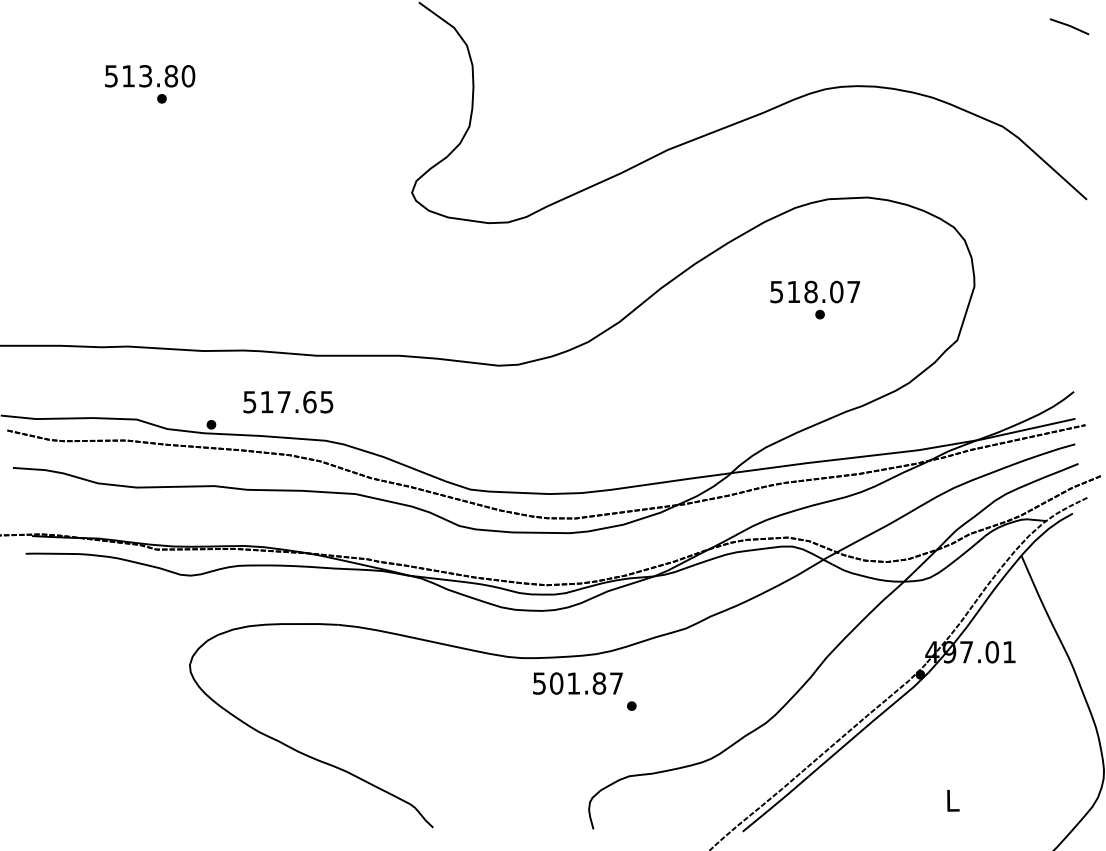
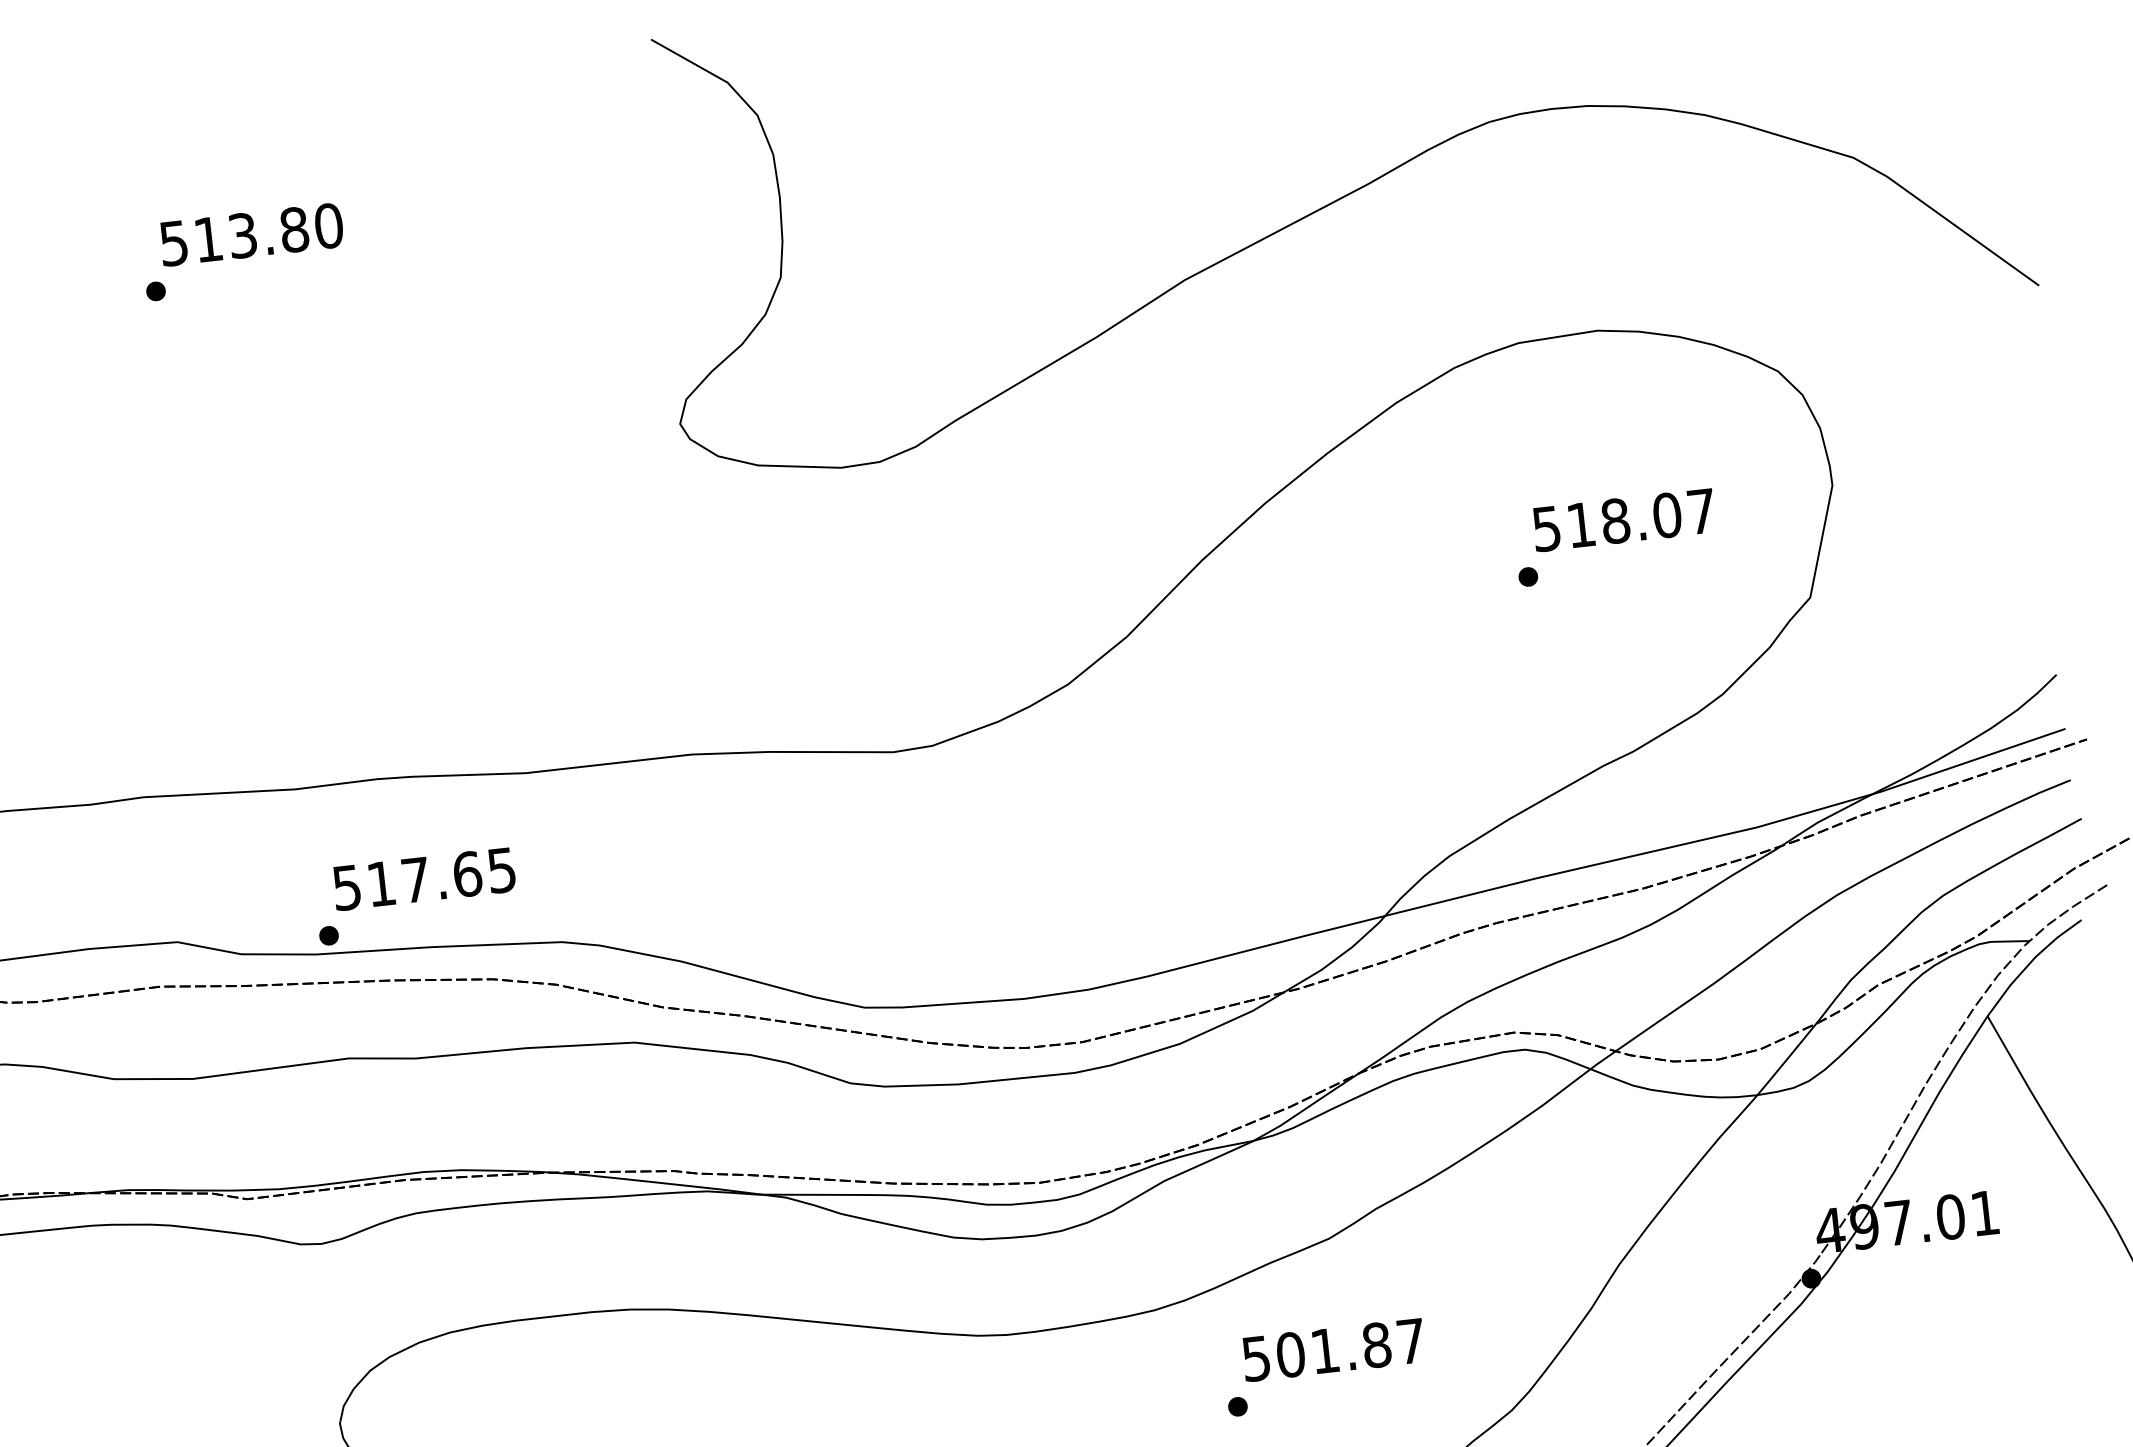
text: (150, 76) -> (252, 235), moved
text: (815, 291) -> (1624, 519), moved
text: (288, 402) -> (424, 879), moved
text: (577, 683) -> (1332, 1350), moved

